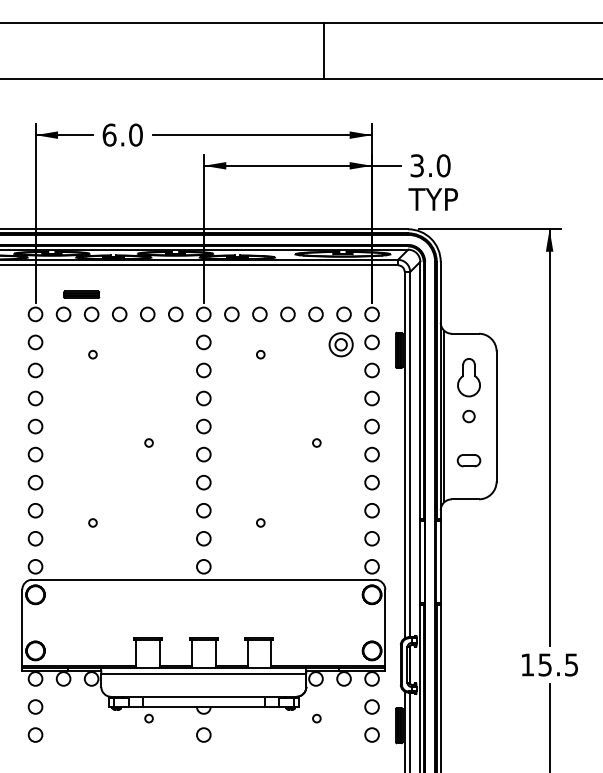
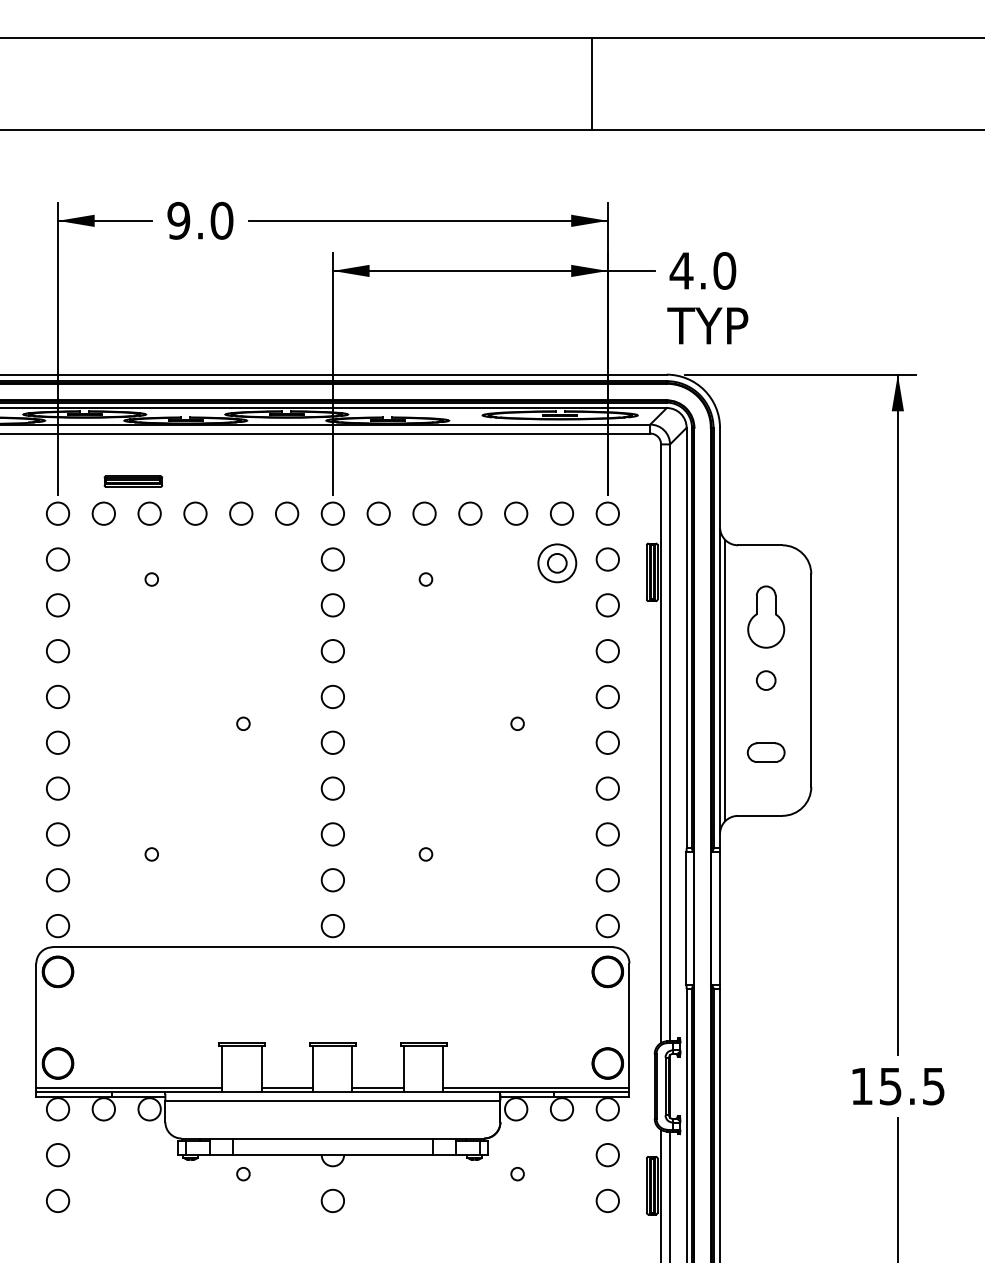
line: (324, 51) -> (592, 84), moved
text: (109, 134) -> (178, 219), 6.0 -> 9.0
text: (416, 165) -> (680, 270), 3.0 -> 4.0

